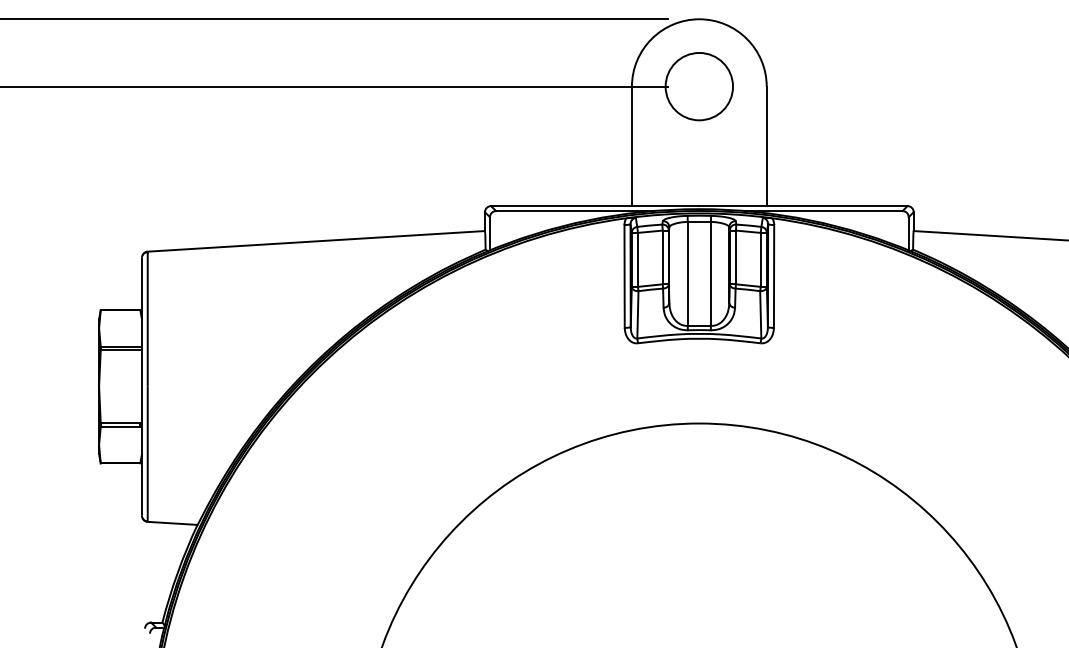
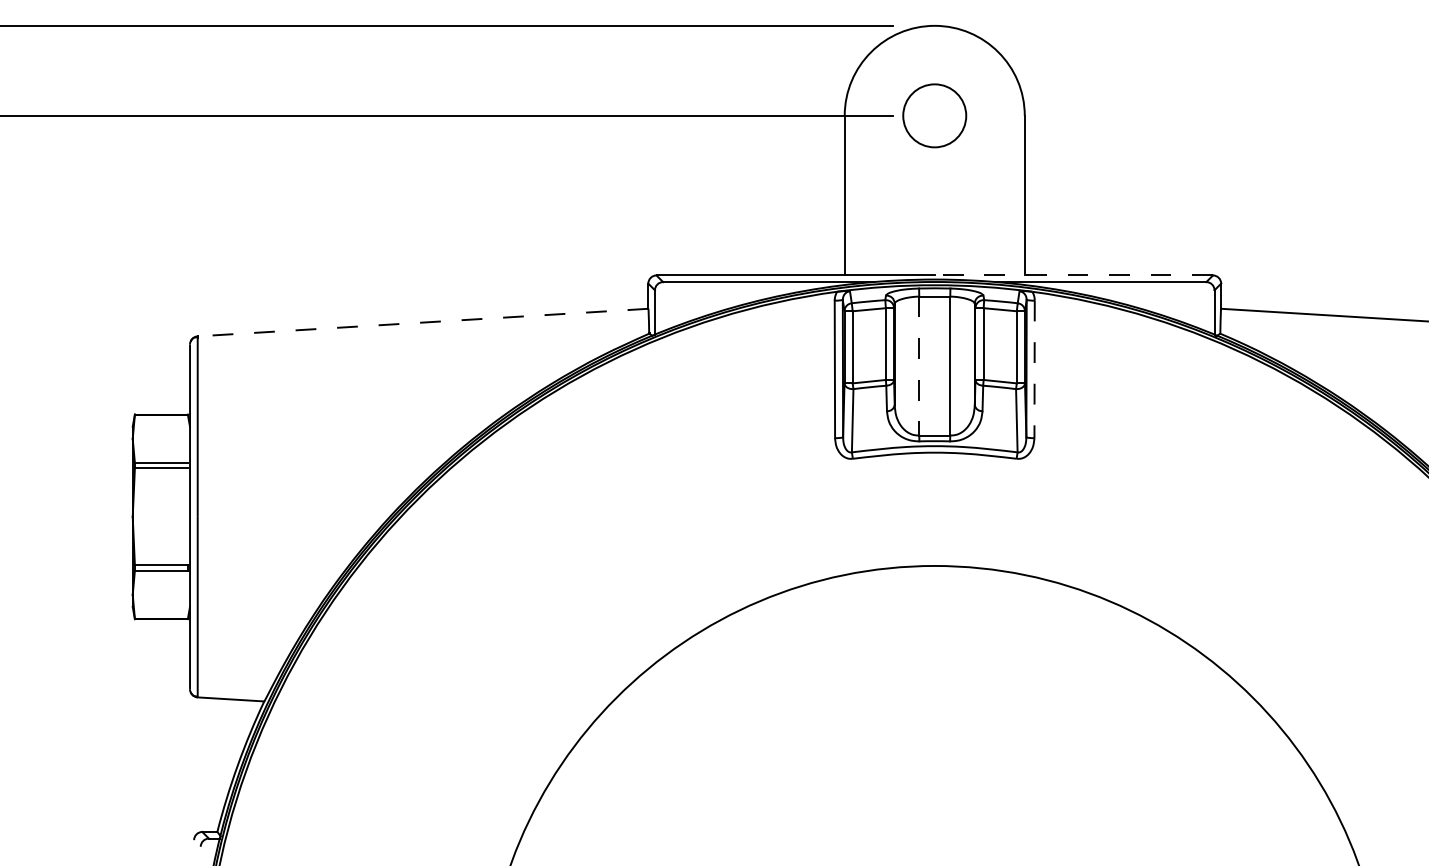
circle: (699, 86) -> (934, 115), size x0.7
line: (803, 206) -> (1073, 275), solid -> dashed
line: (316, 241) -> (423, 322), solid -> dashed
line: (687, 274) -> (919, 366), solid -> dashed
line: (773, 276) -> (1034, 369), solid -> dashed

